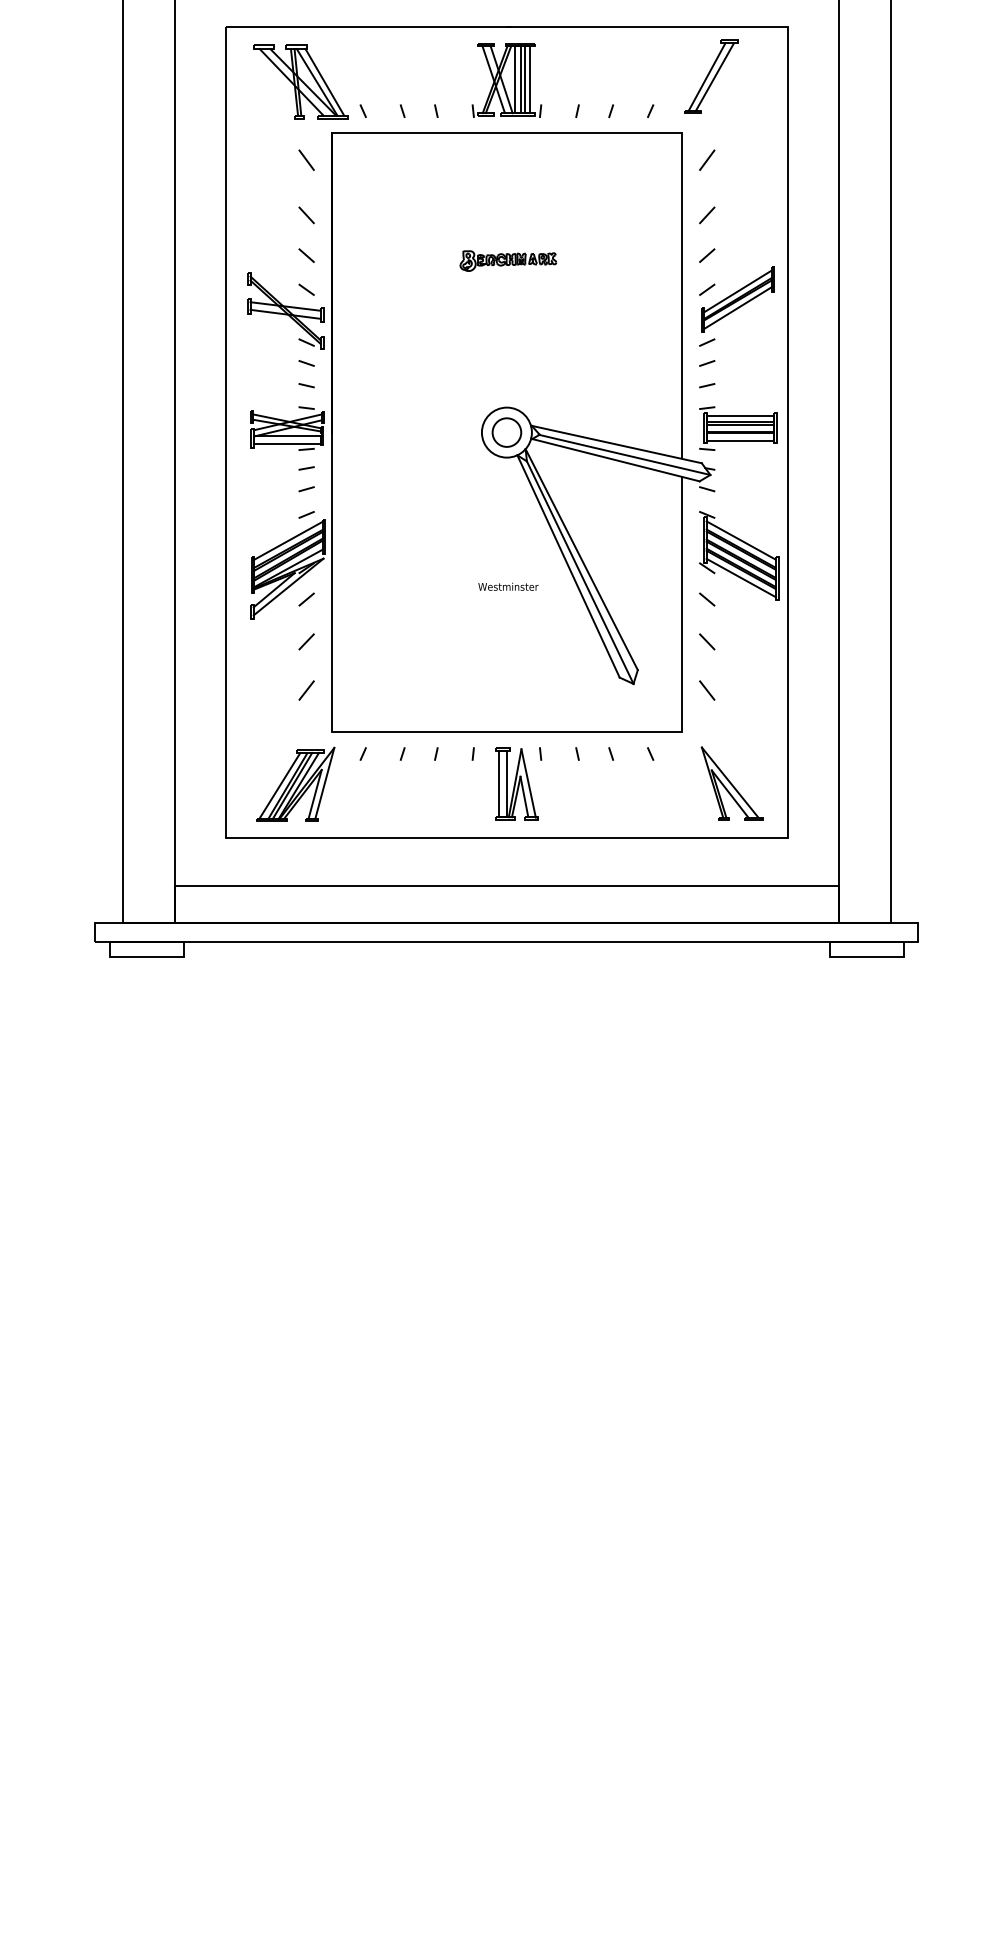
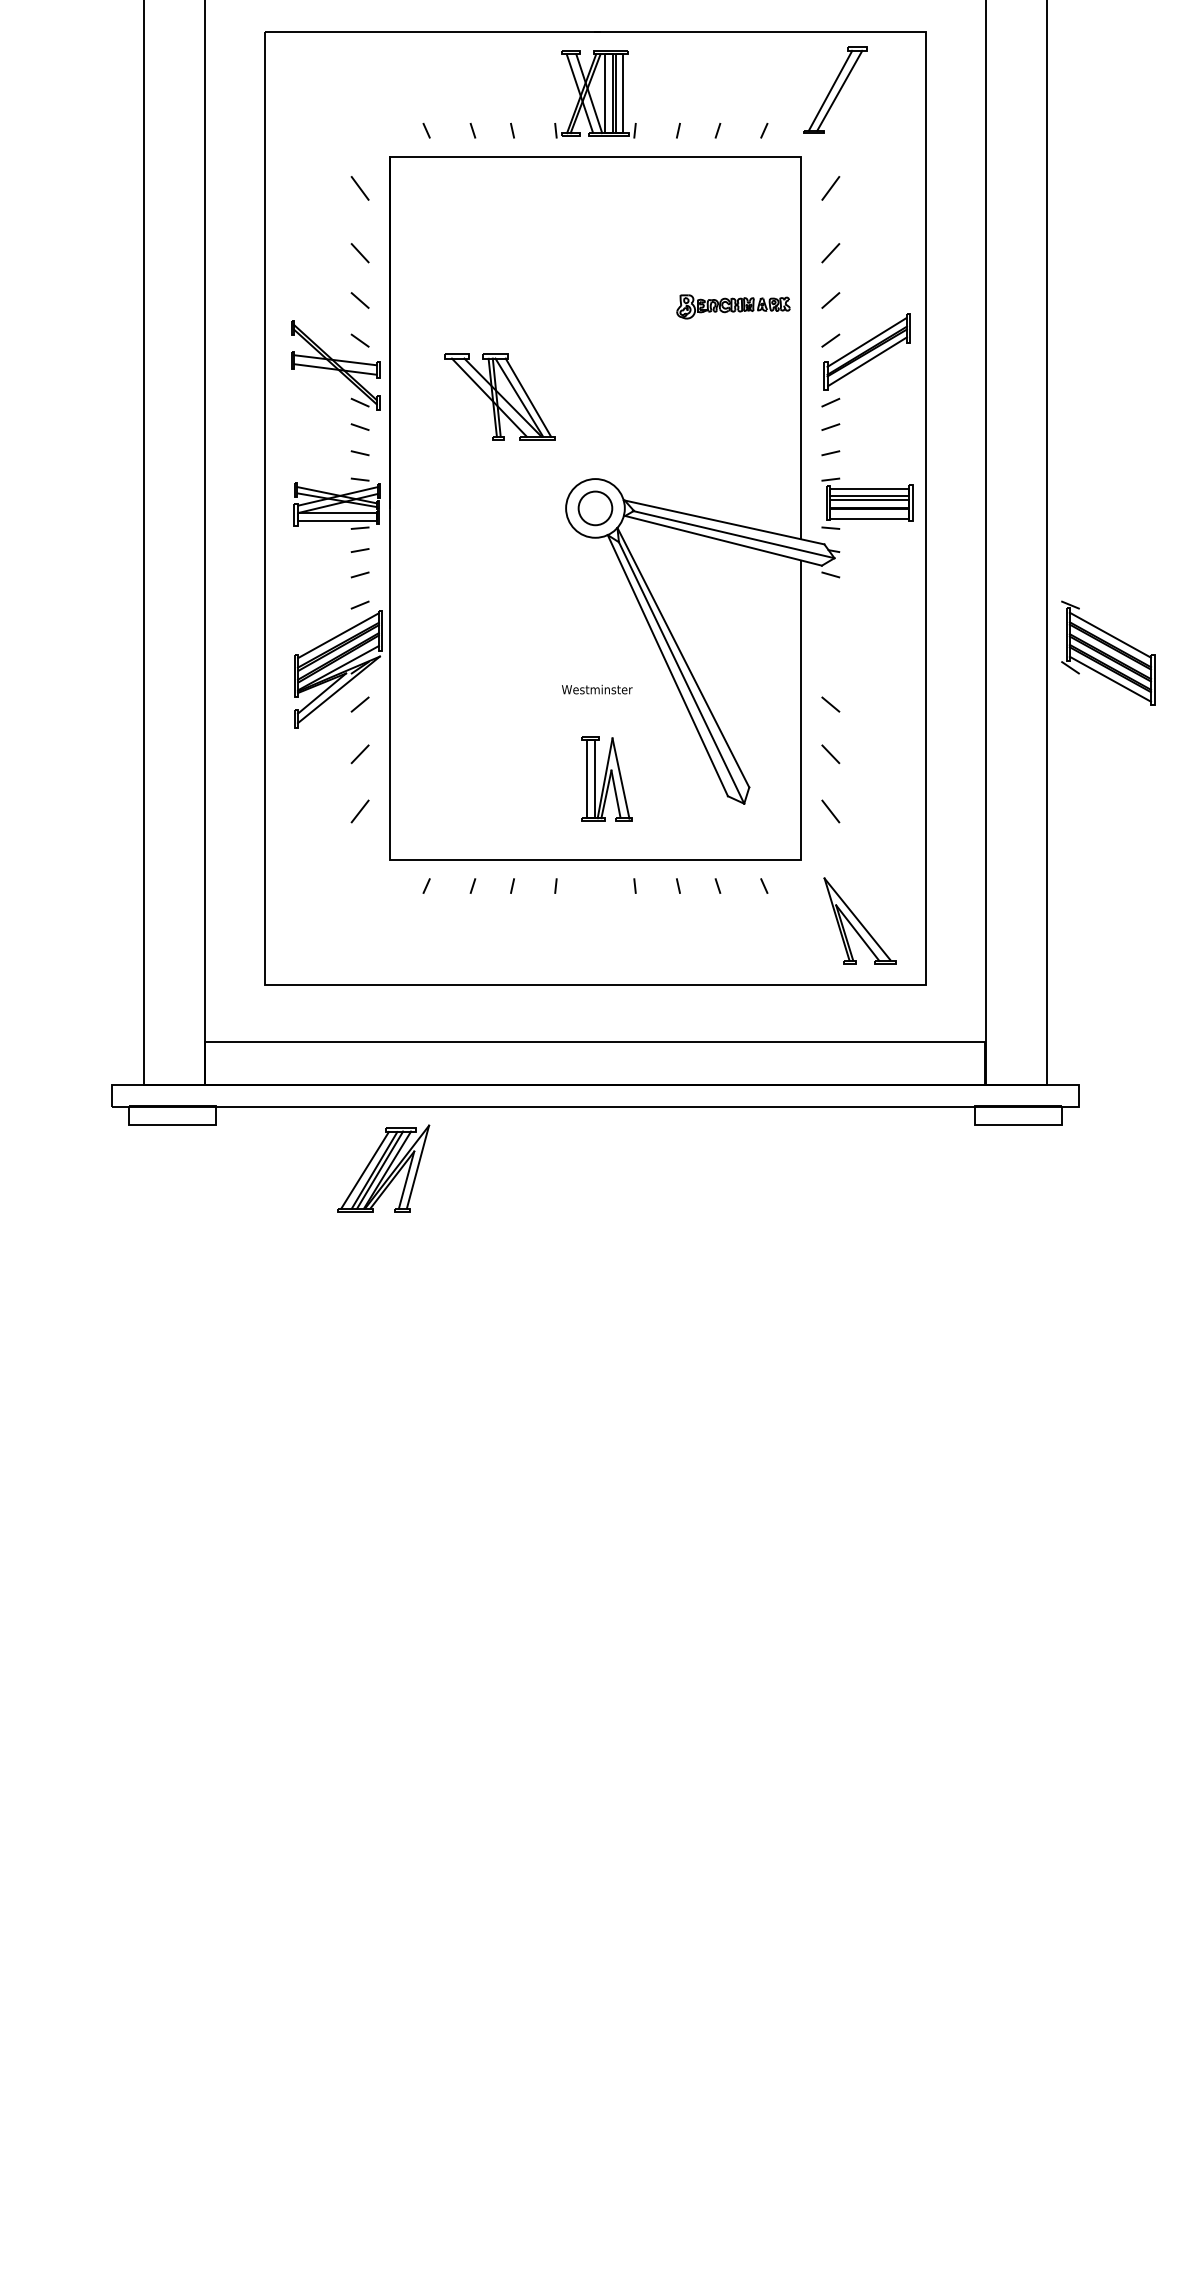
part: (300, 81) -> (499, 396), moved
part: (508, 260) -> (733, 306), moved
part: (739, 555) -> (1108, 652), moved
part: (295, 783) -> (383, 1167), moved
part: (516, 783) -> (606, 778), moved

